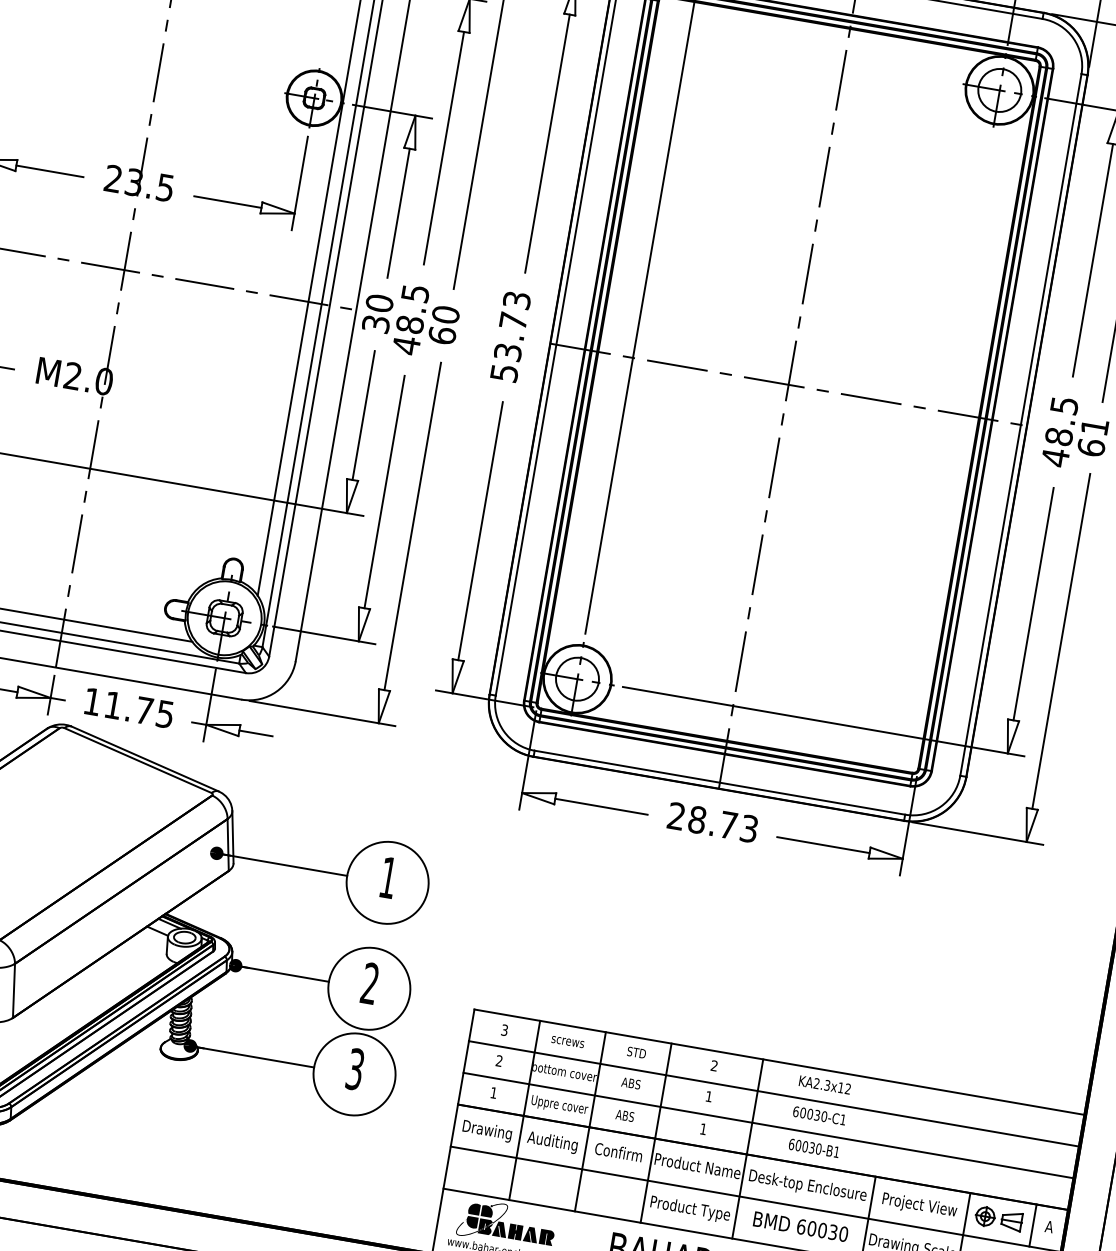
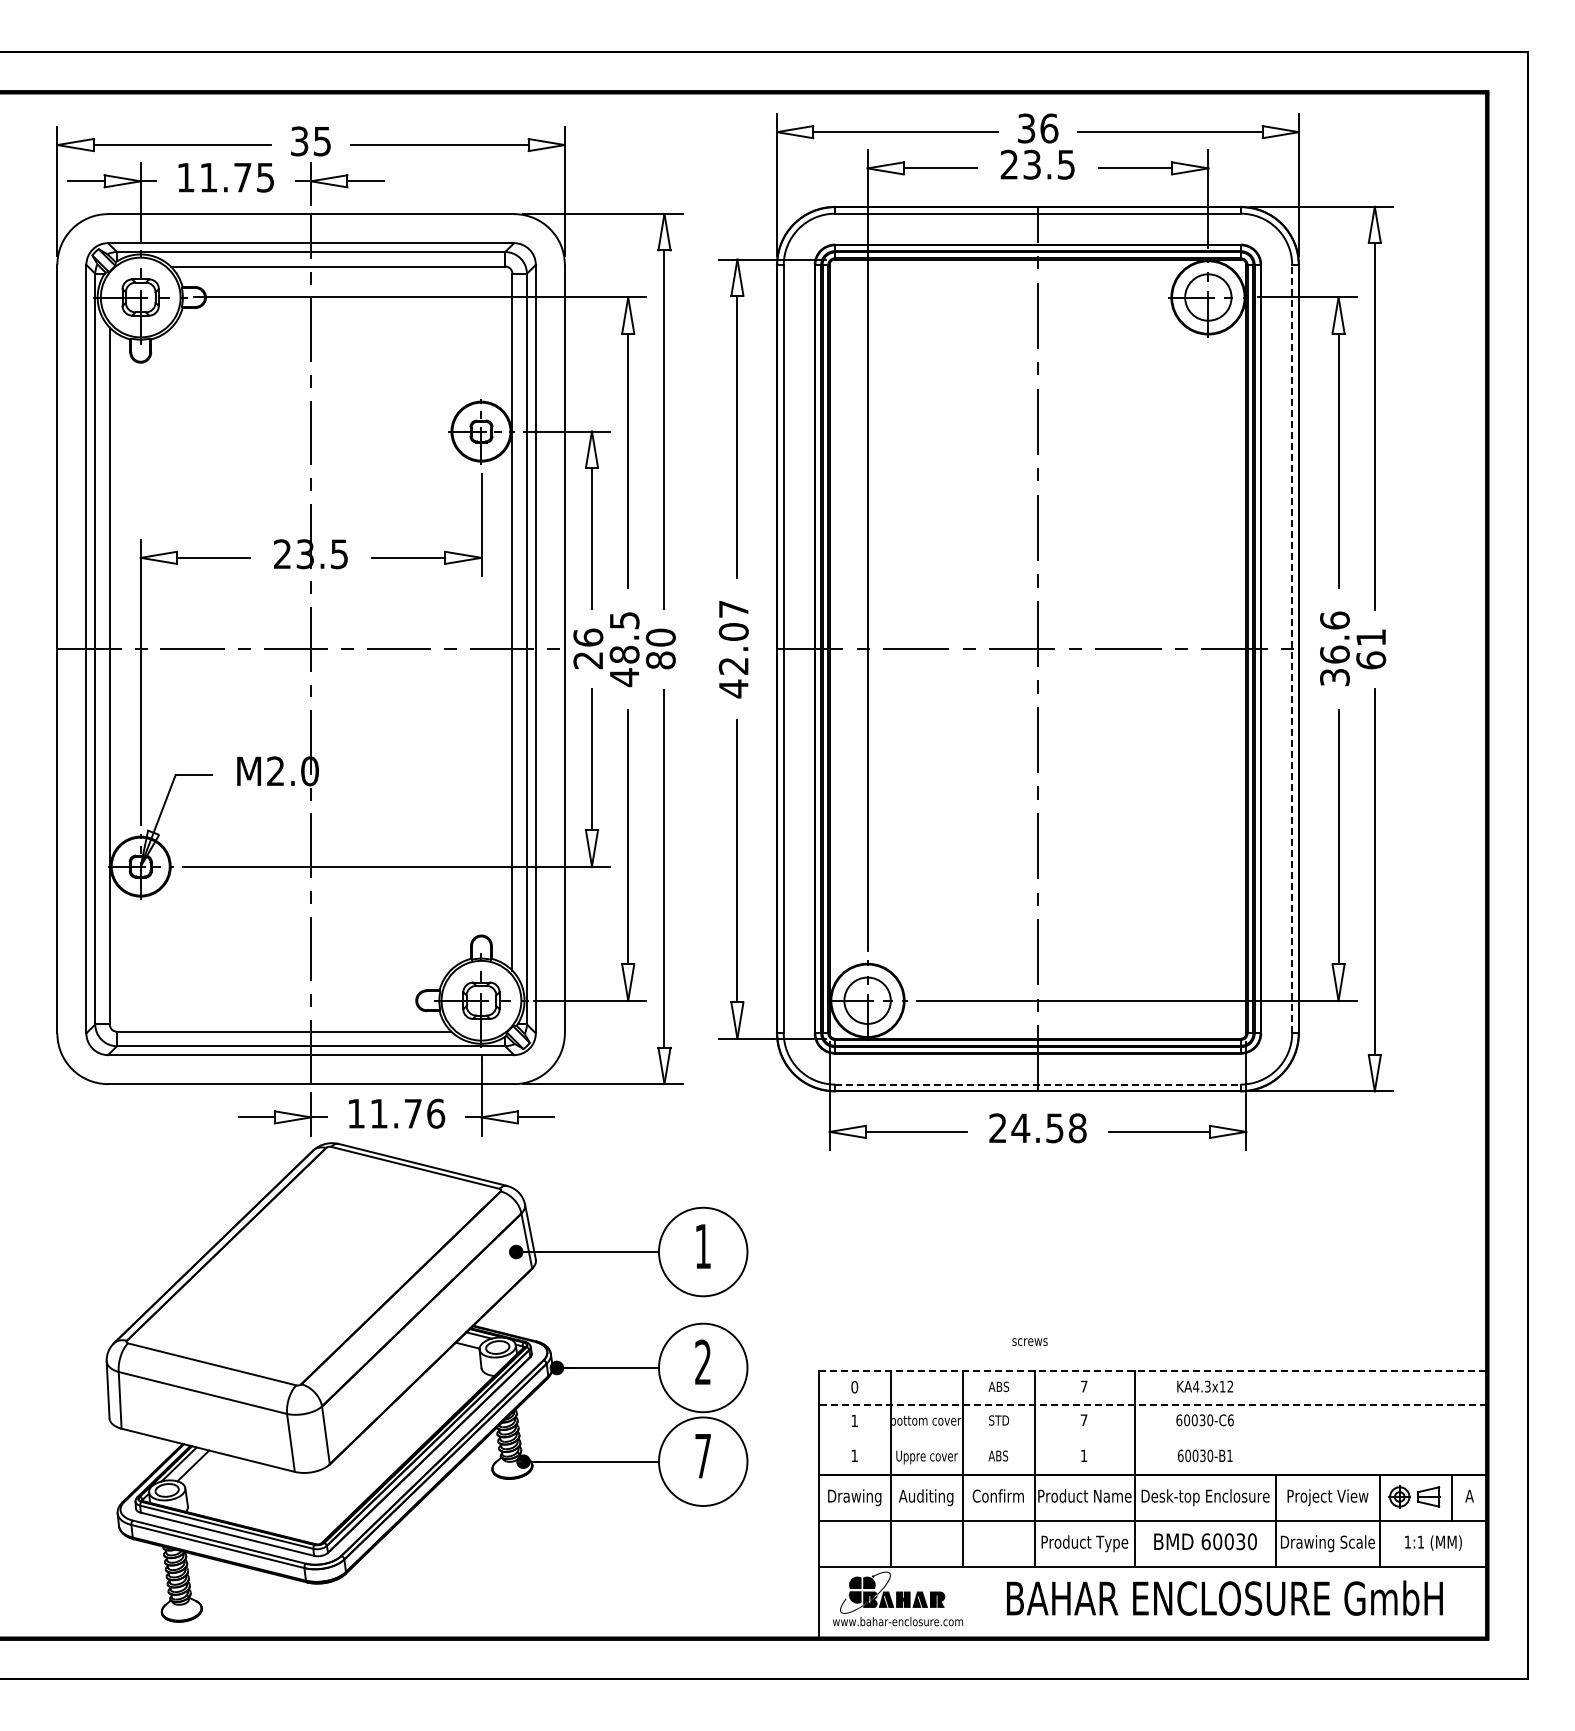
text: (378, 313) -> (588, 648), 30 -> 26
text: (441, 335) -> (660, 660), 60 -> 80
text: (510, 337) -> (733, 649), 53.73 -> 42.07
line: (1021, 425) -> (1292, 649), solid -> dashed
text: (1059, 431) -> (1334, 649), 48.5 -> 36.6
text: (165, 714) -> (436, 1113), 11.75 -> 11.76
line: (719, 782) -> (1037, 1084), solid -> dashed
text: (722, 824) -> (1048, 1128), 28.73 -> 24.58
text: (504, 1030) -> (854, 1387), 3 -> 0
text: (567, 1041) -> (1029, 1341), moved
text: (636, 1052) -> (998, 1386), STD -> ABS
text: (499, 1060) -> (854, 1420), 2 -> 1
line: (780, 1062) -> (1153, 1370), solid -> dashed
text: (713, 1065) -> (1083, 1386), 2 -> 7
text: (354, 1069) -> (702, 1456), 3 -> 7
text: (630, 1083) -> (998, 1420), ABS -> STD
text: (817, 1083) -> (1196, 1386), KA2.3x12 -> KA4.3x12
line: (773, 1093) -> (1152, 1405), solid -> dashed
text: (708, 1095) -> (1083, 1419), 1 -> 7
text: (842, 1119) -> (1230, 1420), 60030-C1 -> 60030-C6
line: (768, 1125) -> (1152, 1440), removed

